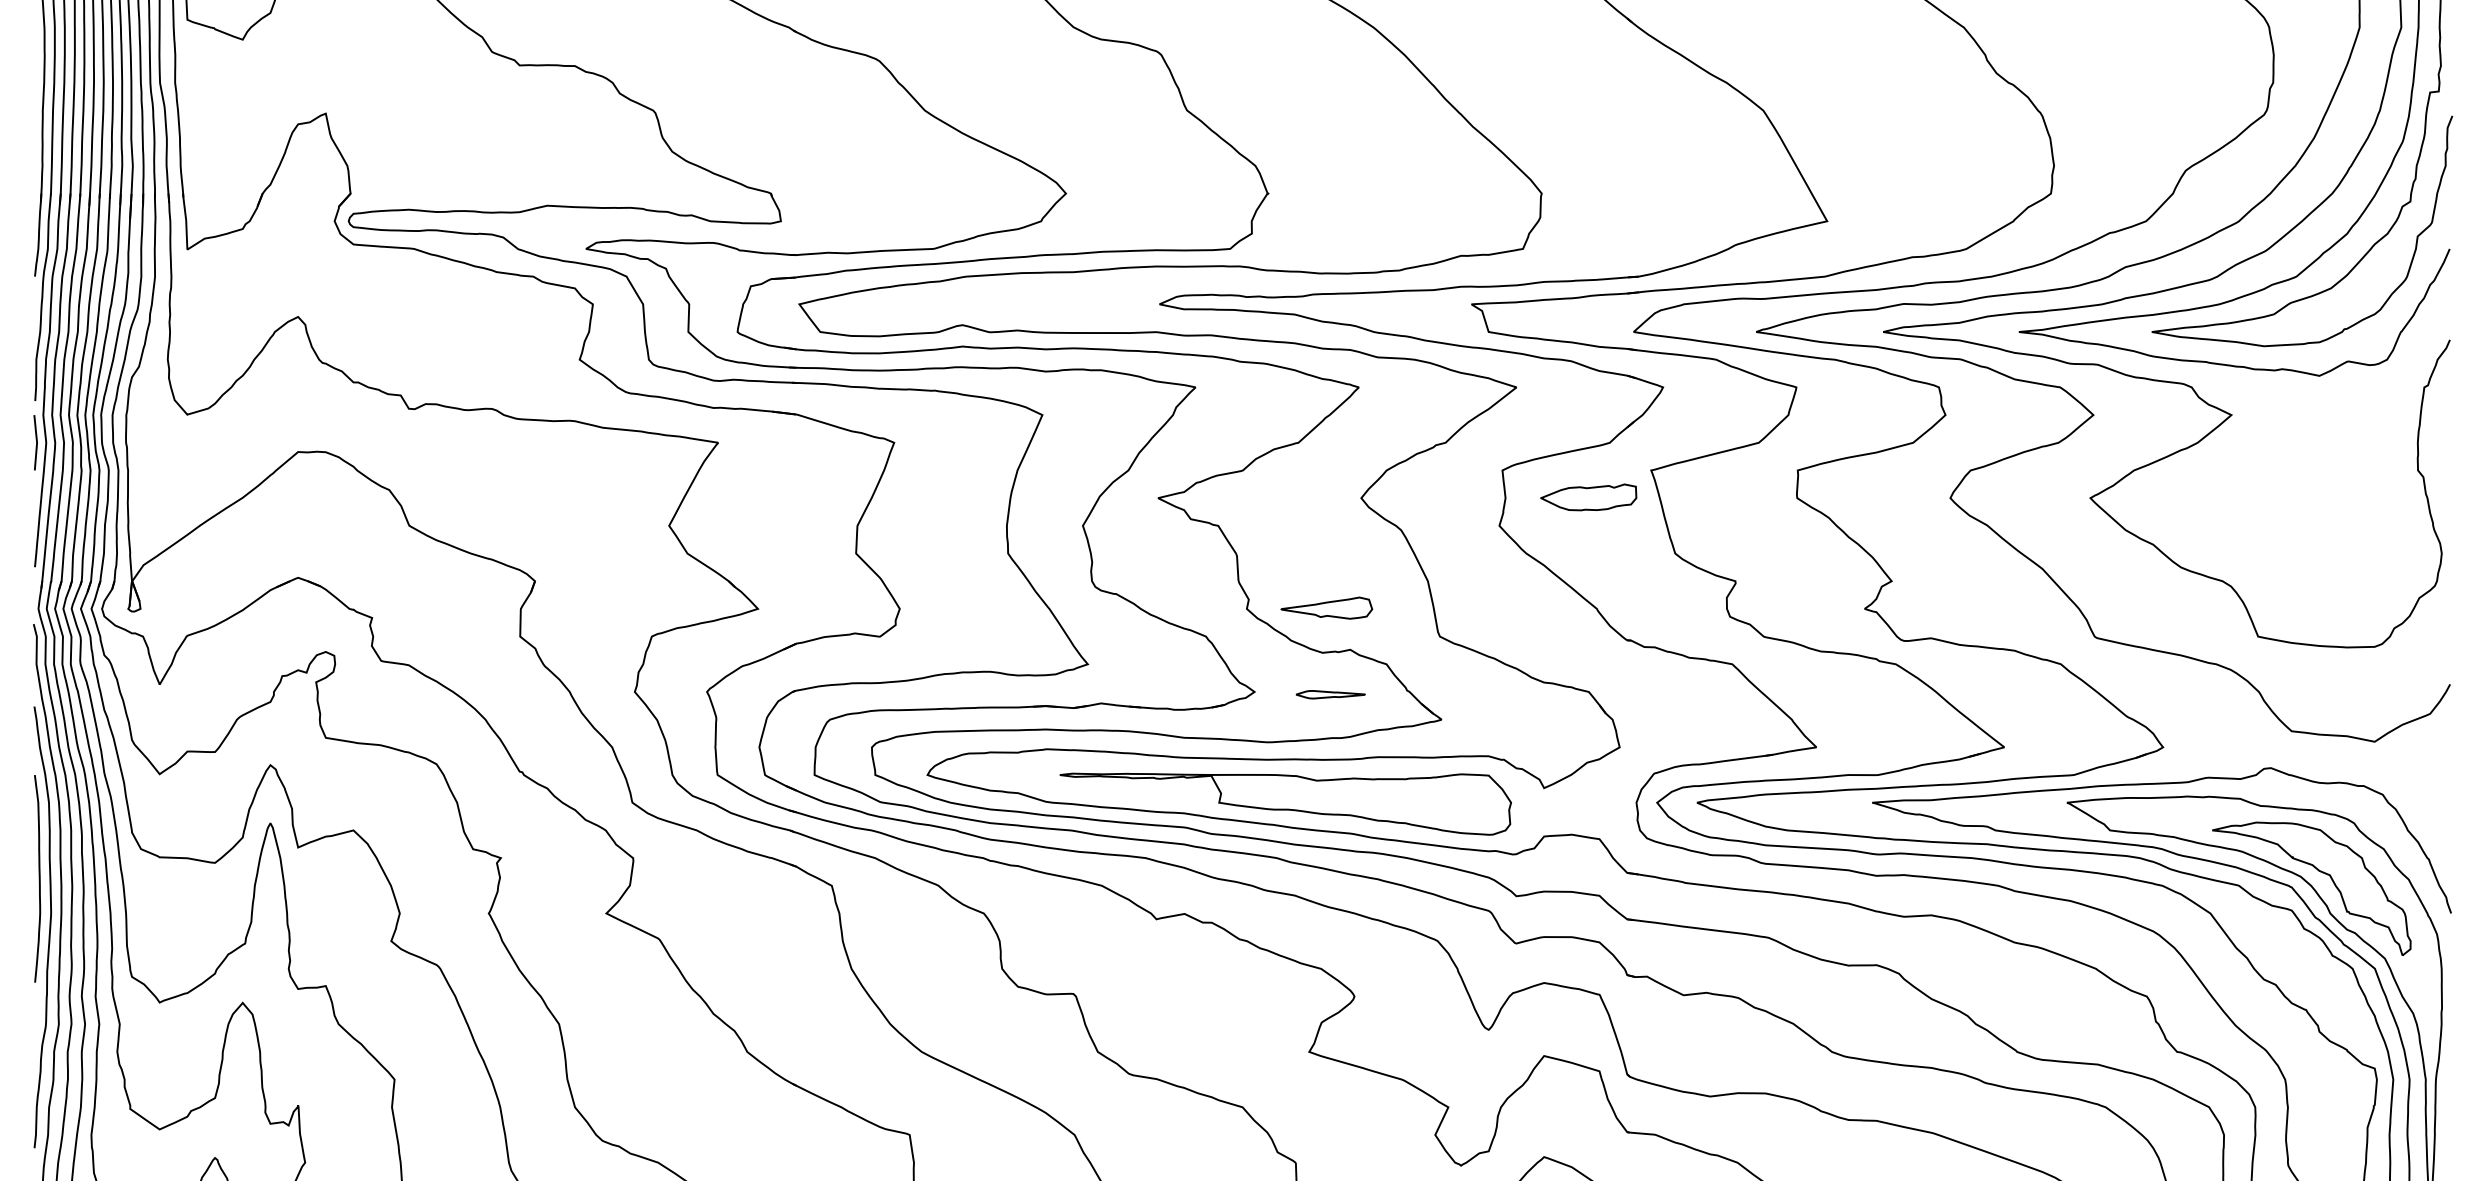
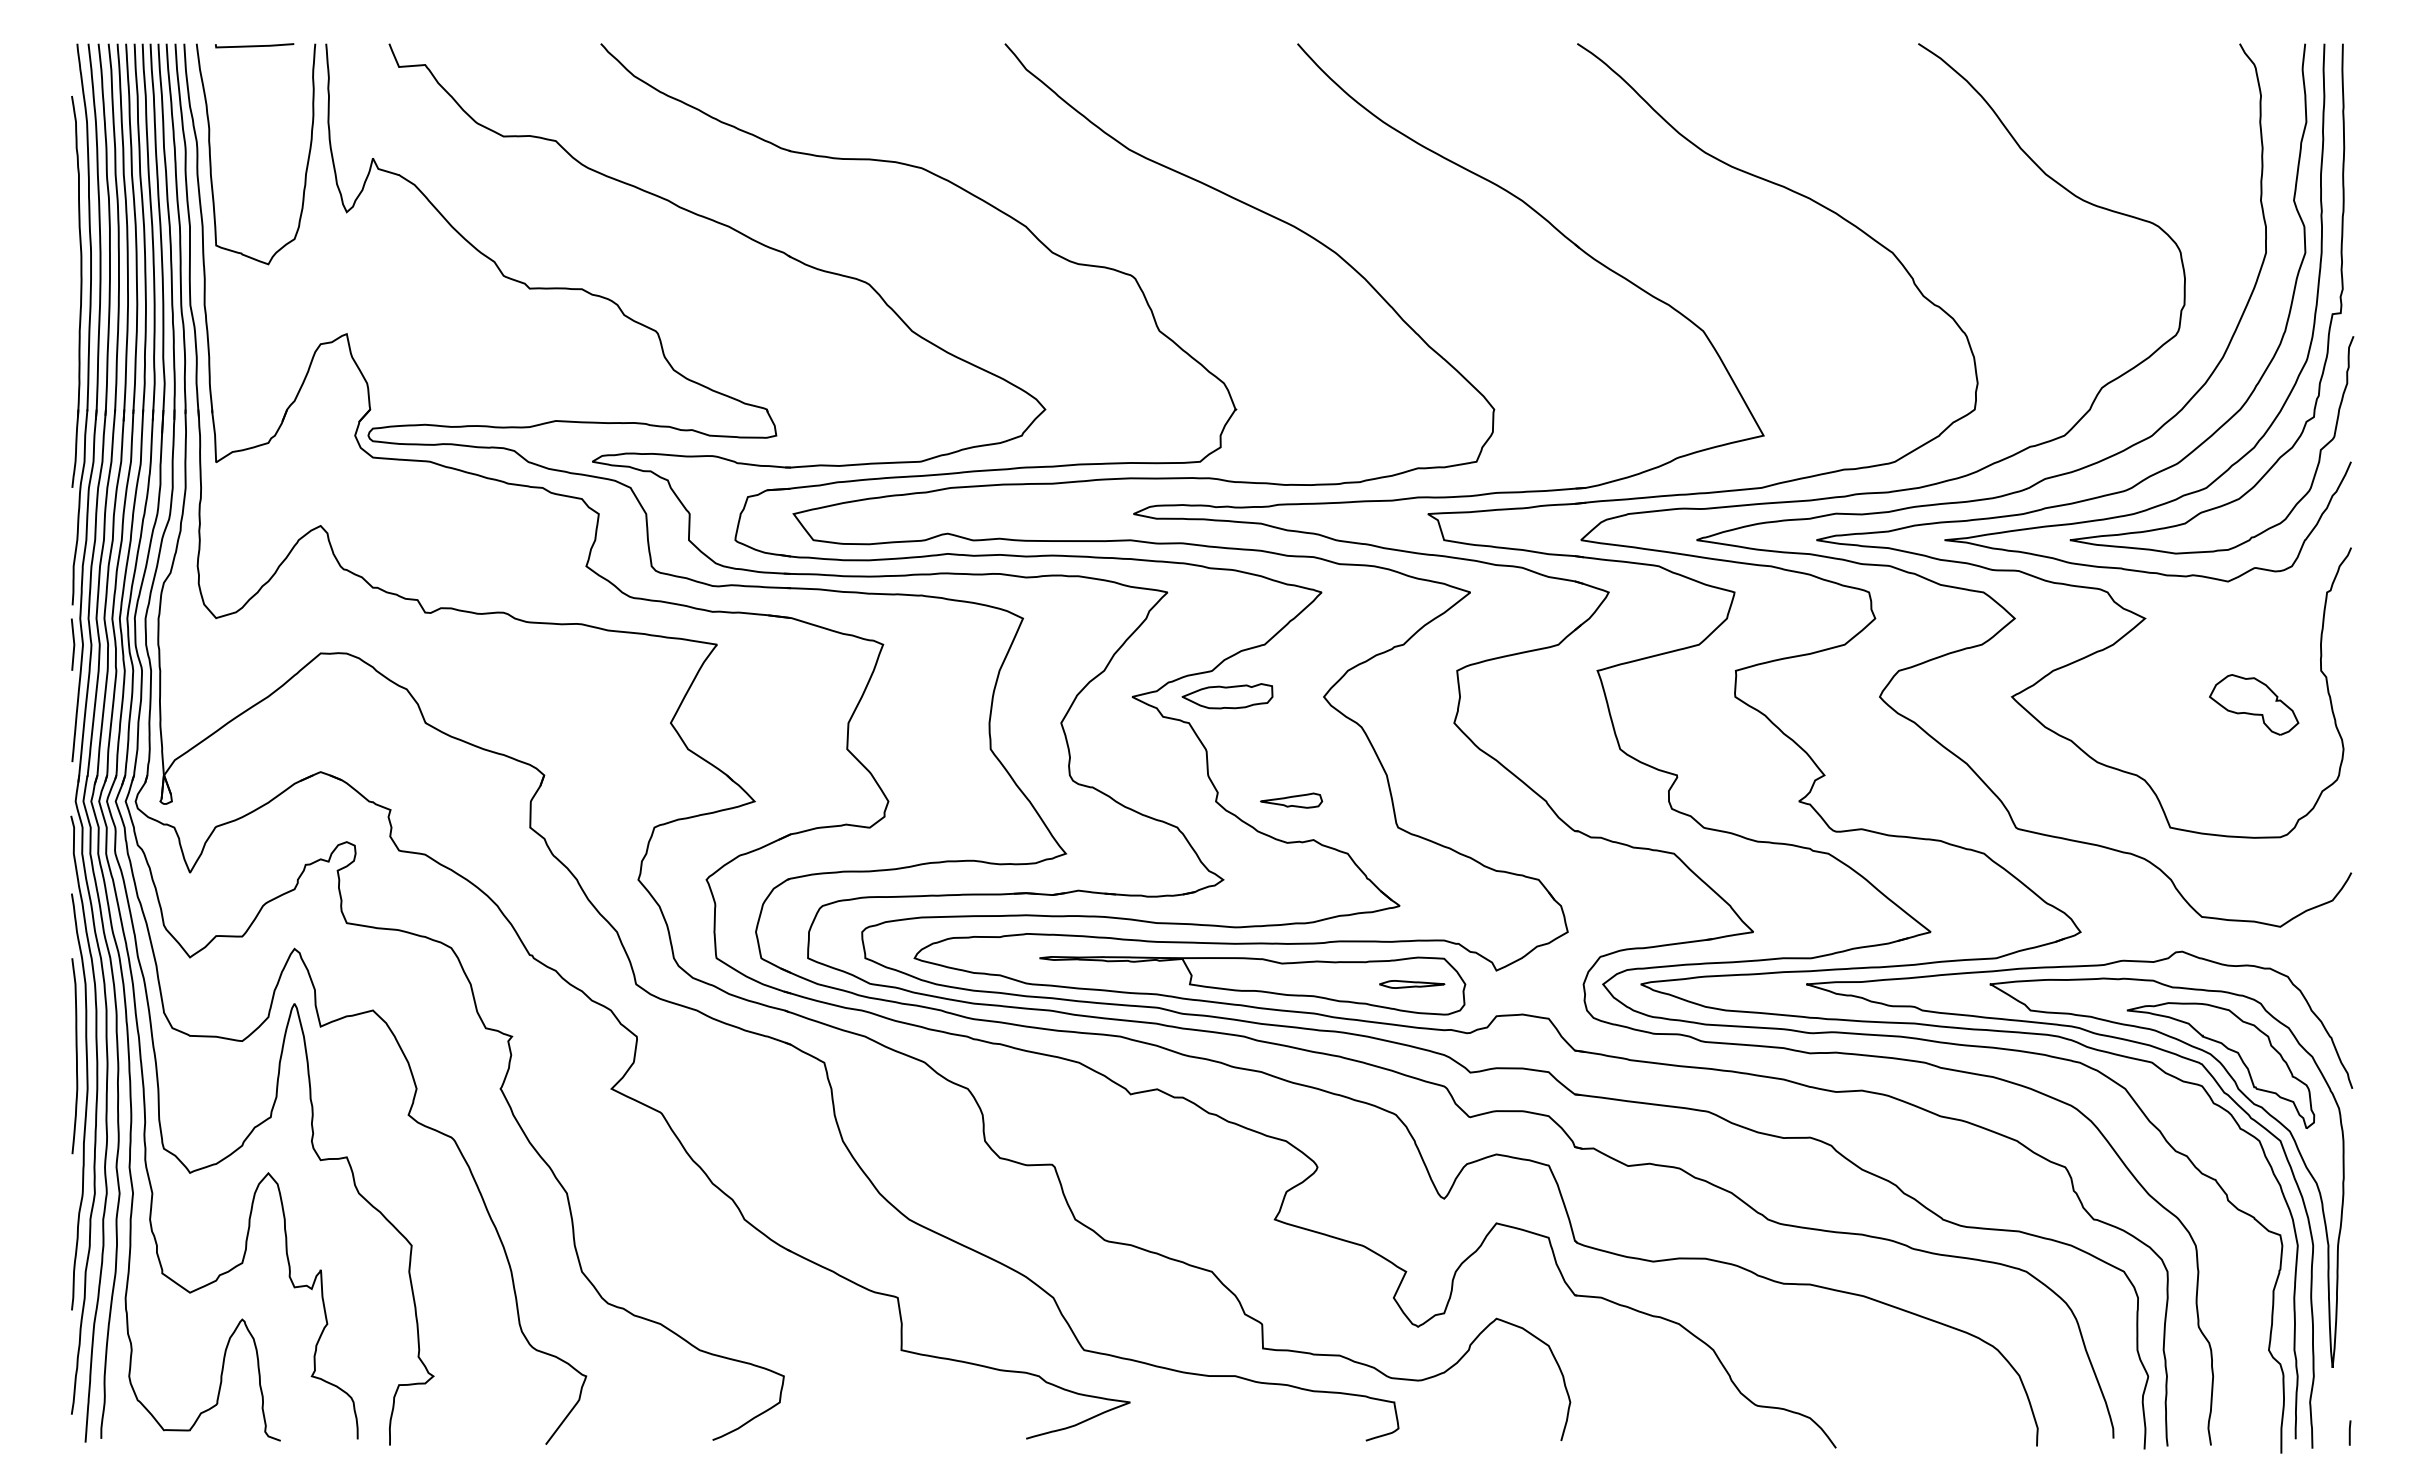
part: (1588, 497) -> (1227, 696), moved
part: (2347, 506) -> (2254, 704), added
part: (1326, 607) -> (1291, 800), size x0.71
part: (1331, 694) -> (1412, 984), moved

